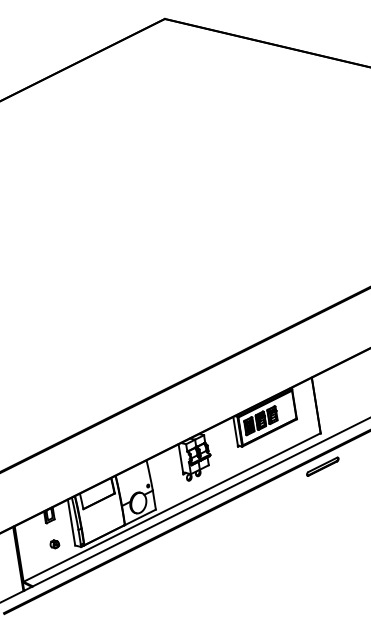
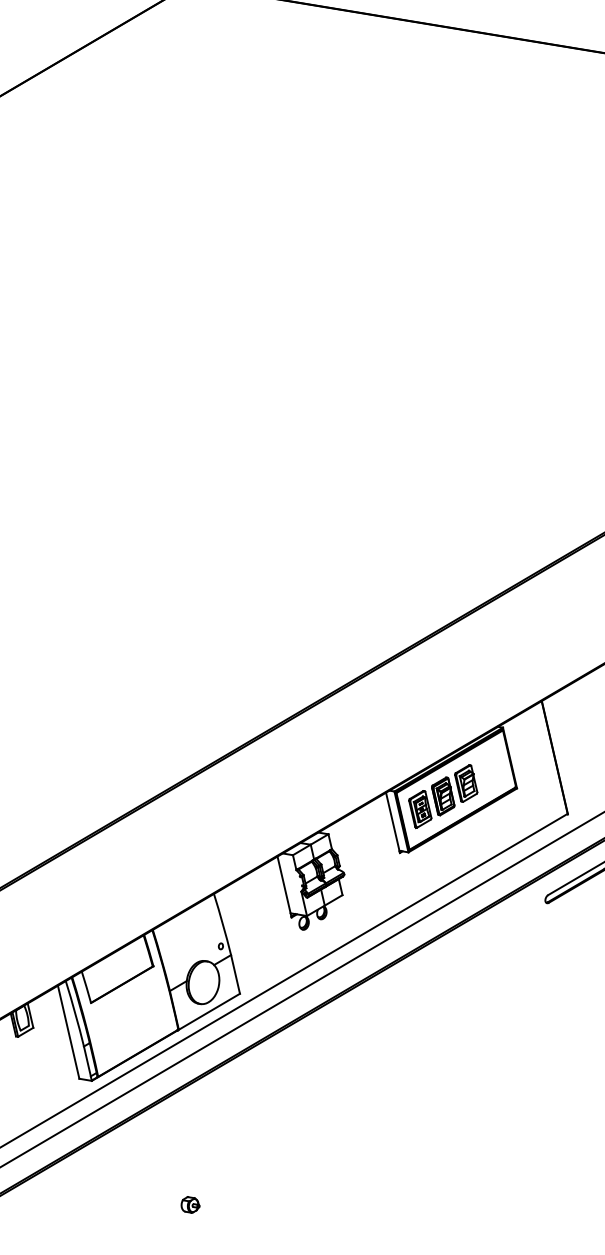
part: (54, 544) -> (189, 1205), moved

